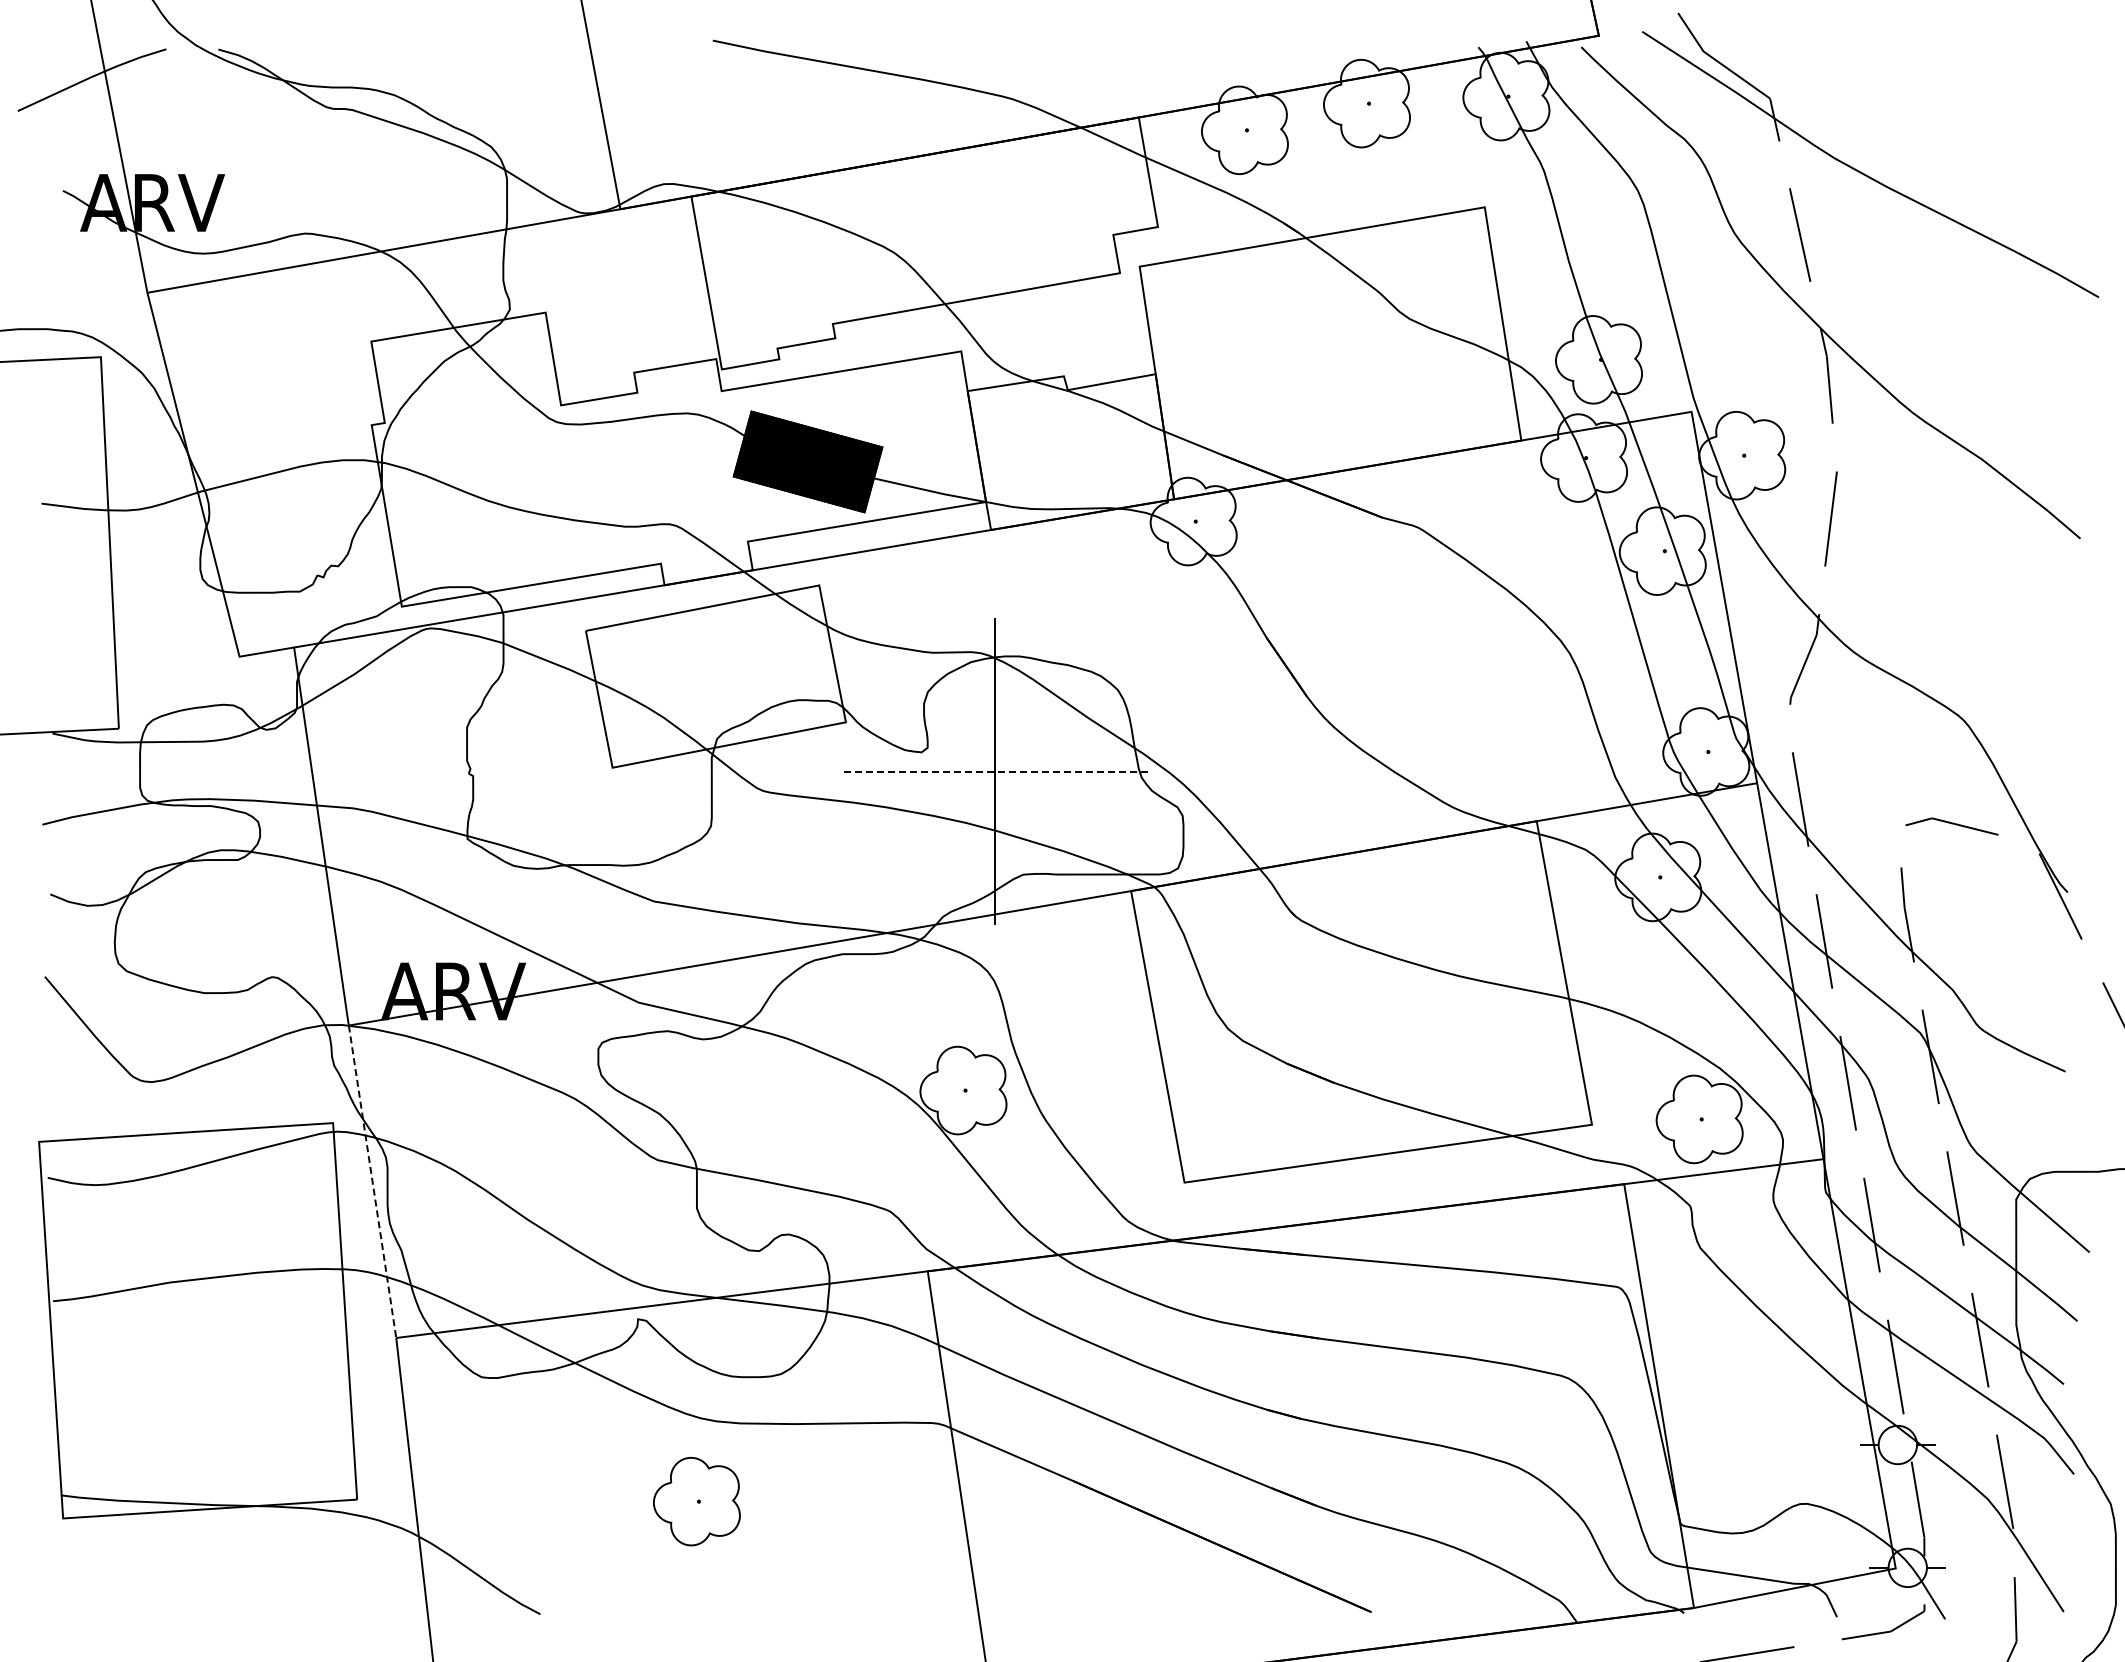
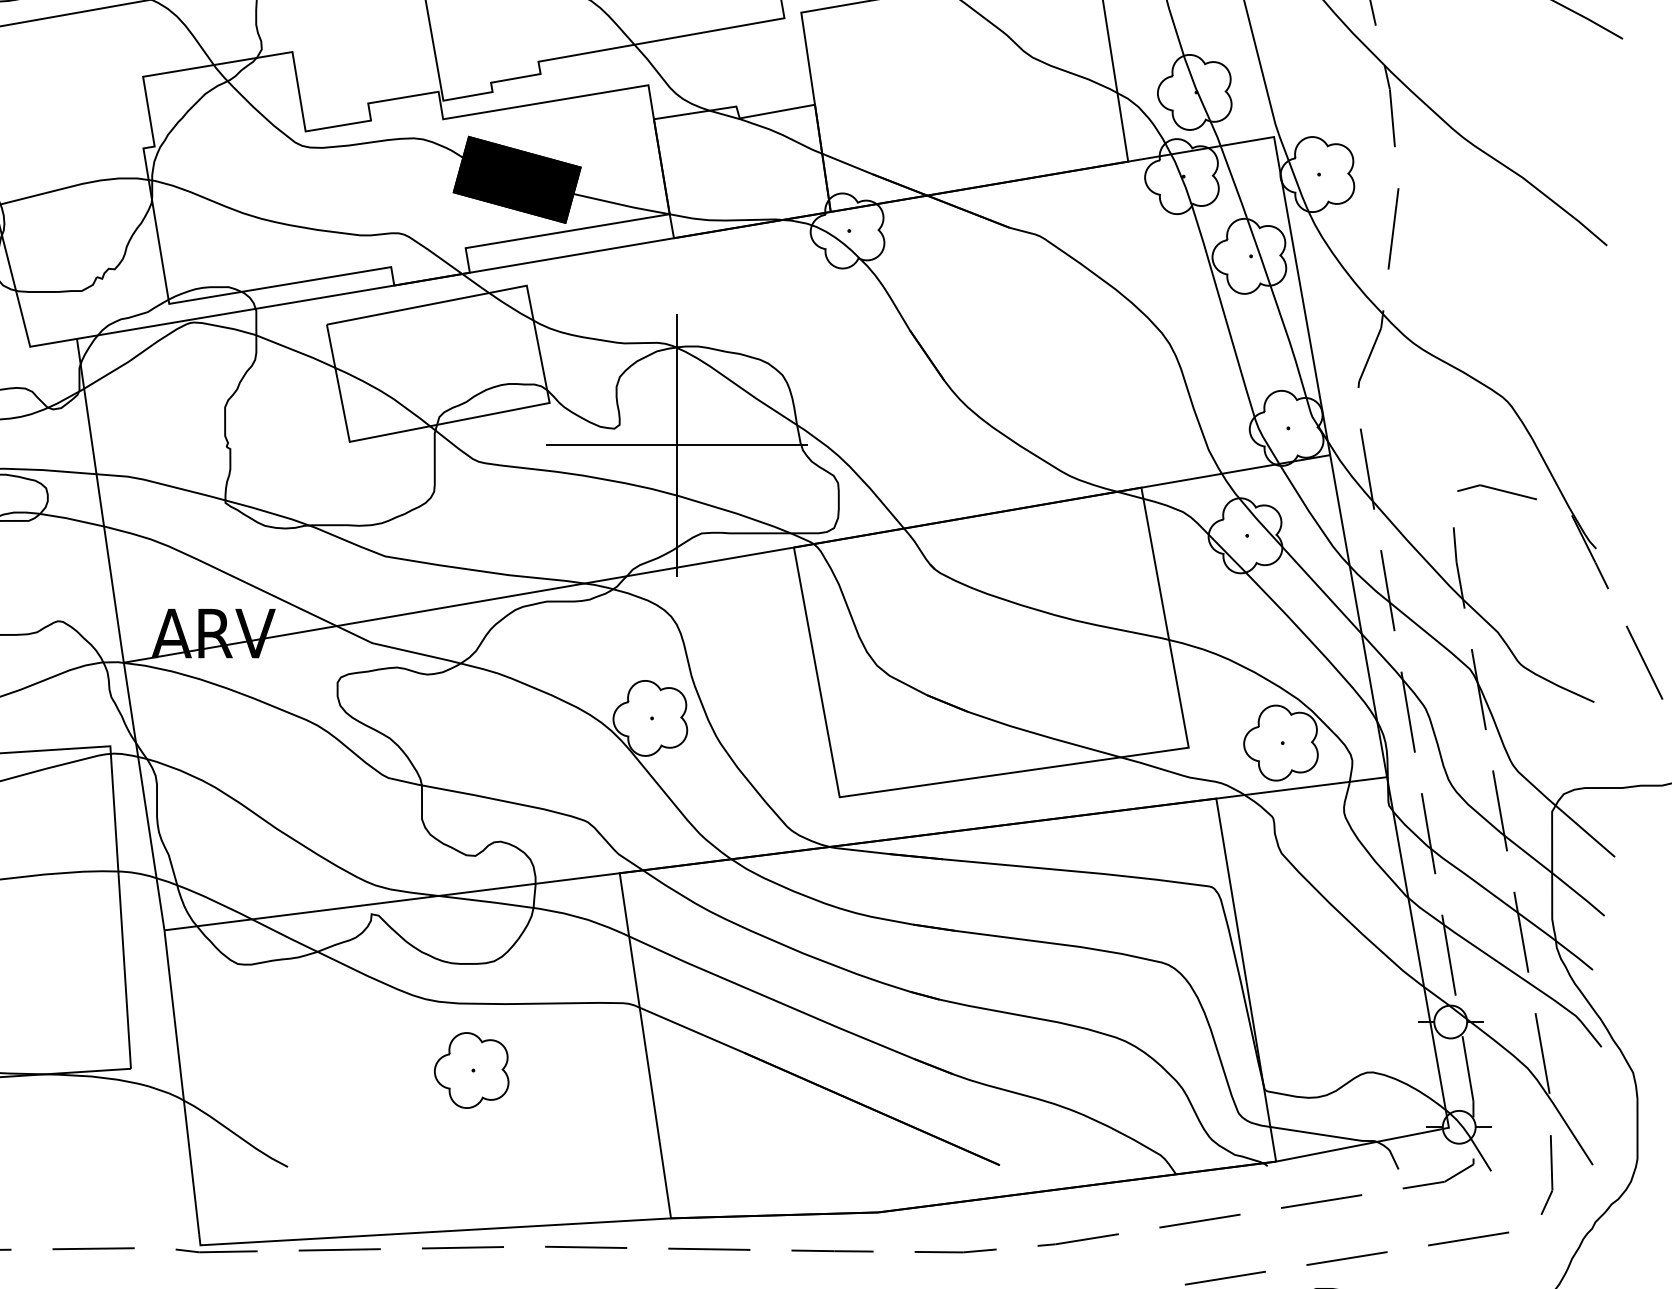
line: (994, 771) -> (676, 445), dashed -> solid
line: (372, 1182) -> (144, 797), dashed -> solid
part: (696, 1501) -> (471, 1070), moved

